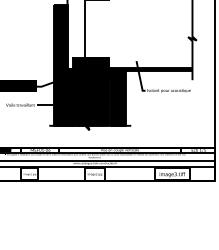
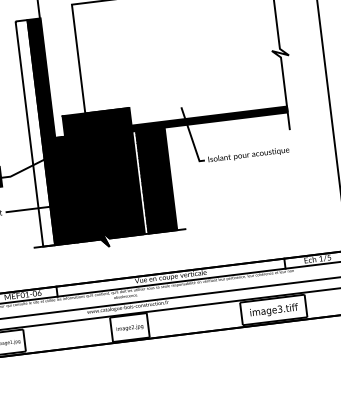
fill: (57, 64) -> (34, 131), removed

